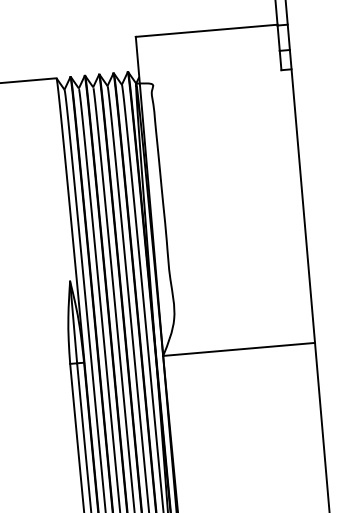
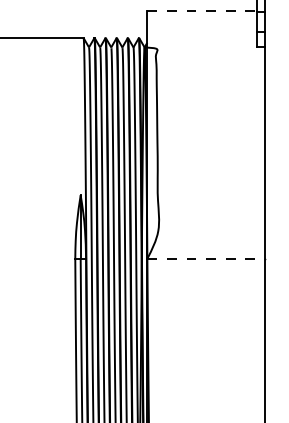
line: (206, 30) -> (202, 11), solid -> dashed
line: (239, 349) -> (206, 258), solid -> dashed

